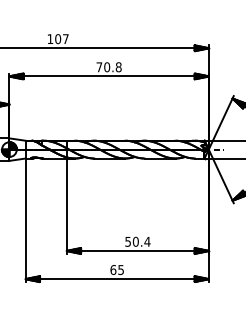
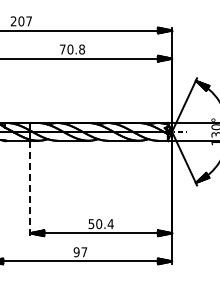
text: (50, 38) -> (13, 20), 107 -> 207
line: (66, 206) -> (29, 188), solid -> dashed
text: (116, 270) -> (79, 252), 65 -> 97

